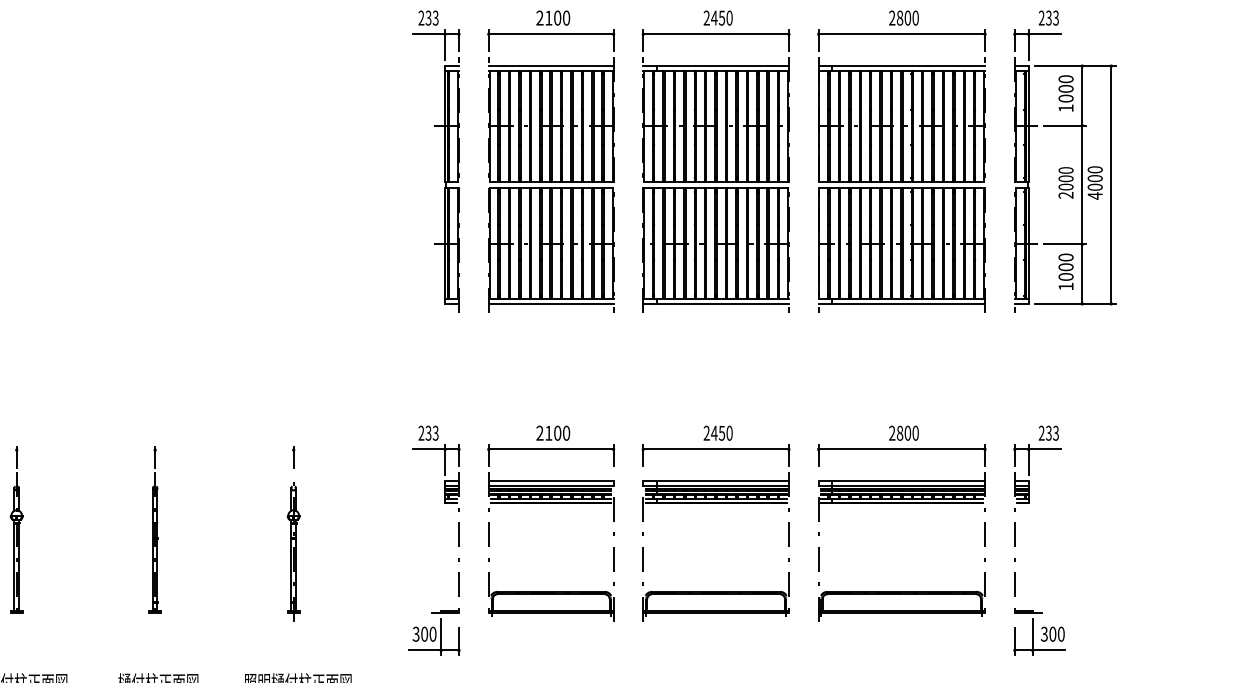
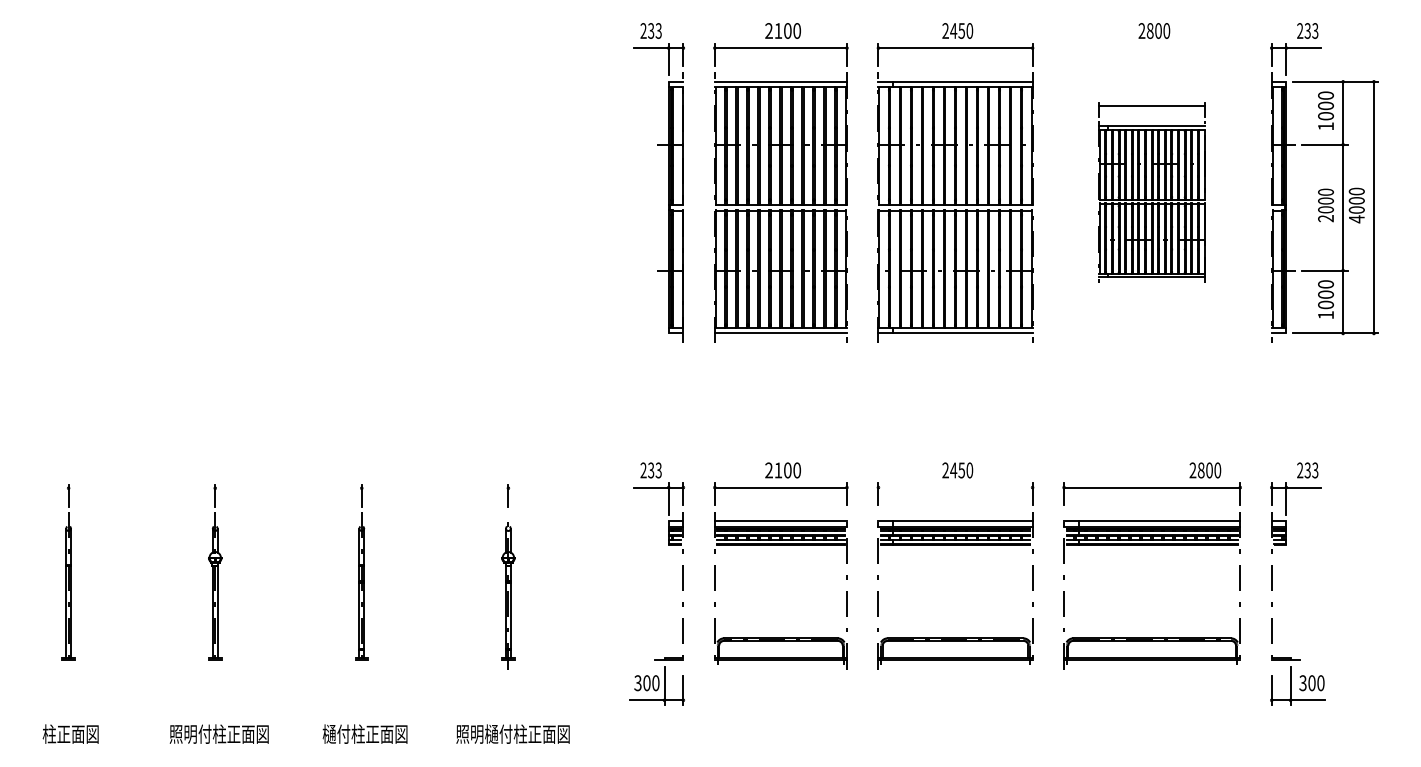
part: (901, 170) -> (1151, 192), size x0.6
text: (904, 433) -> (1205, 470), moved
line: (716, 449) -> (955, 487), removed

